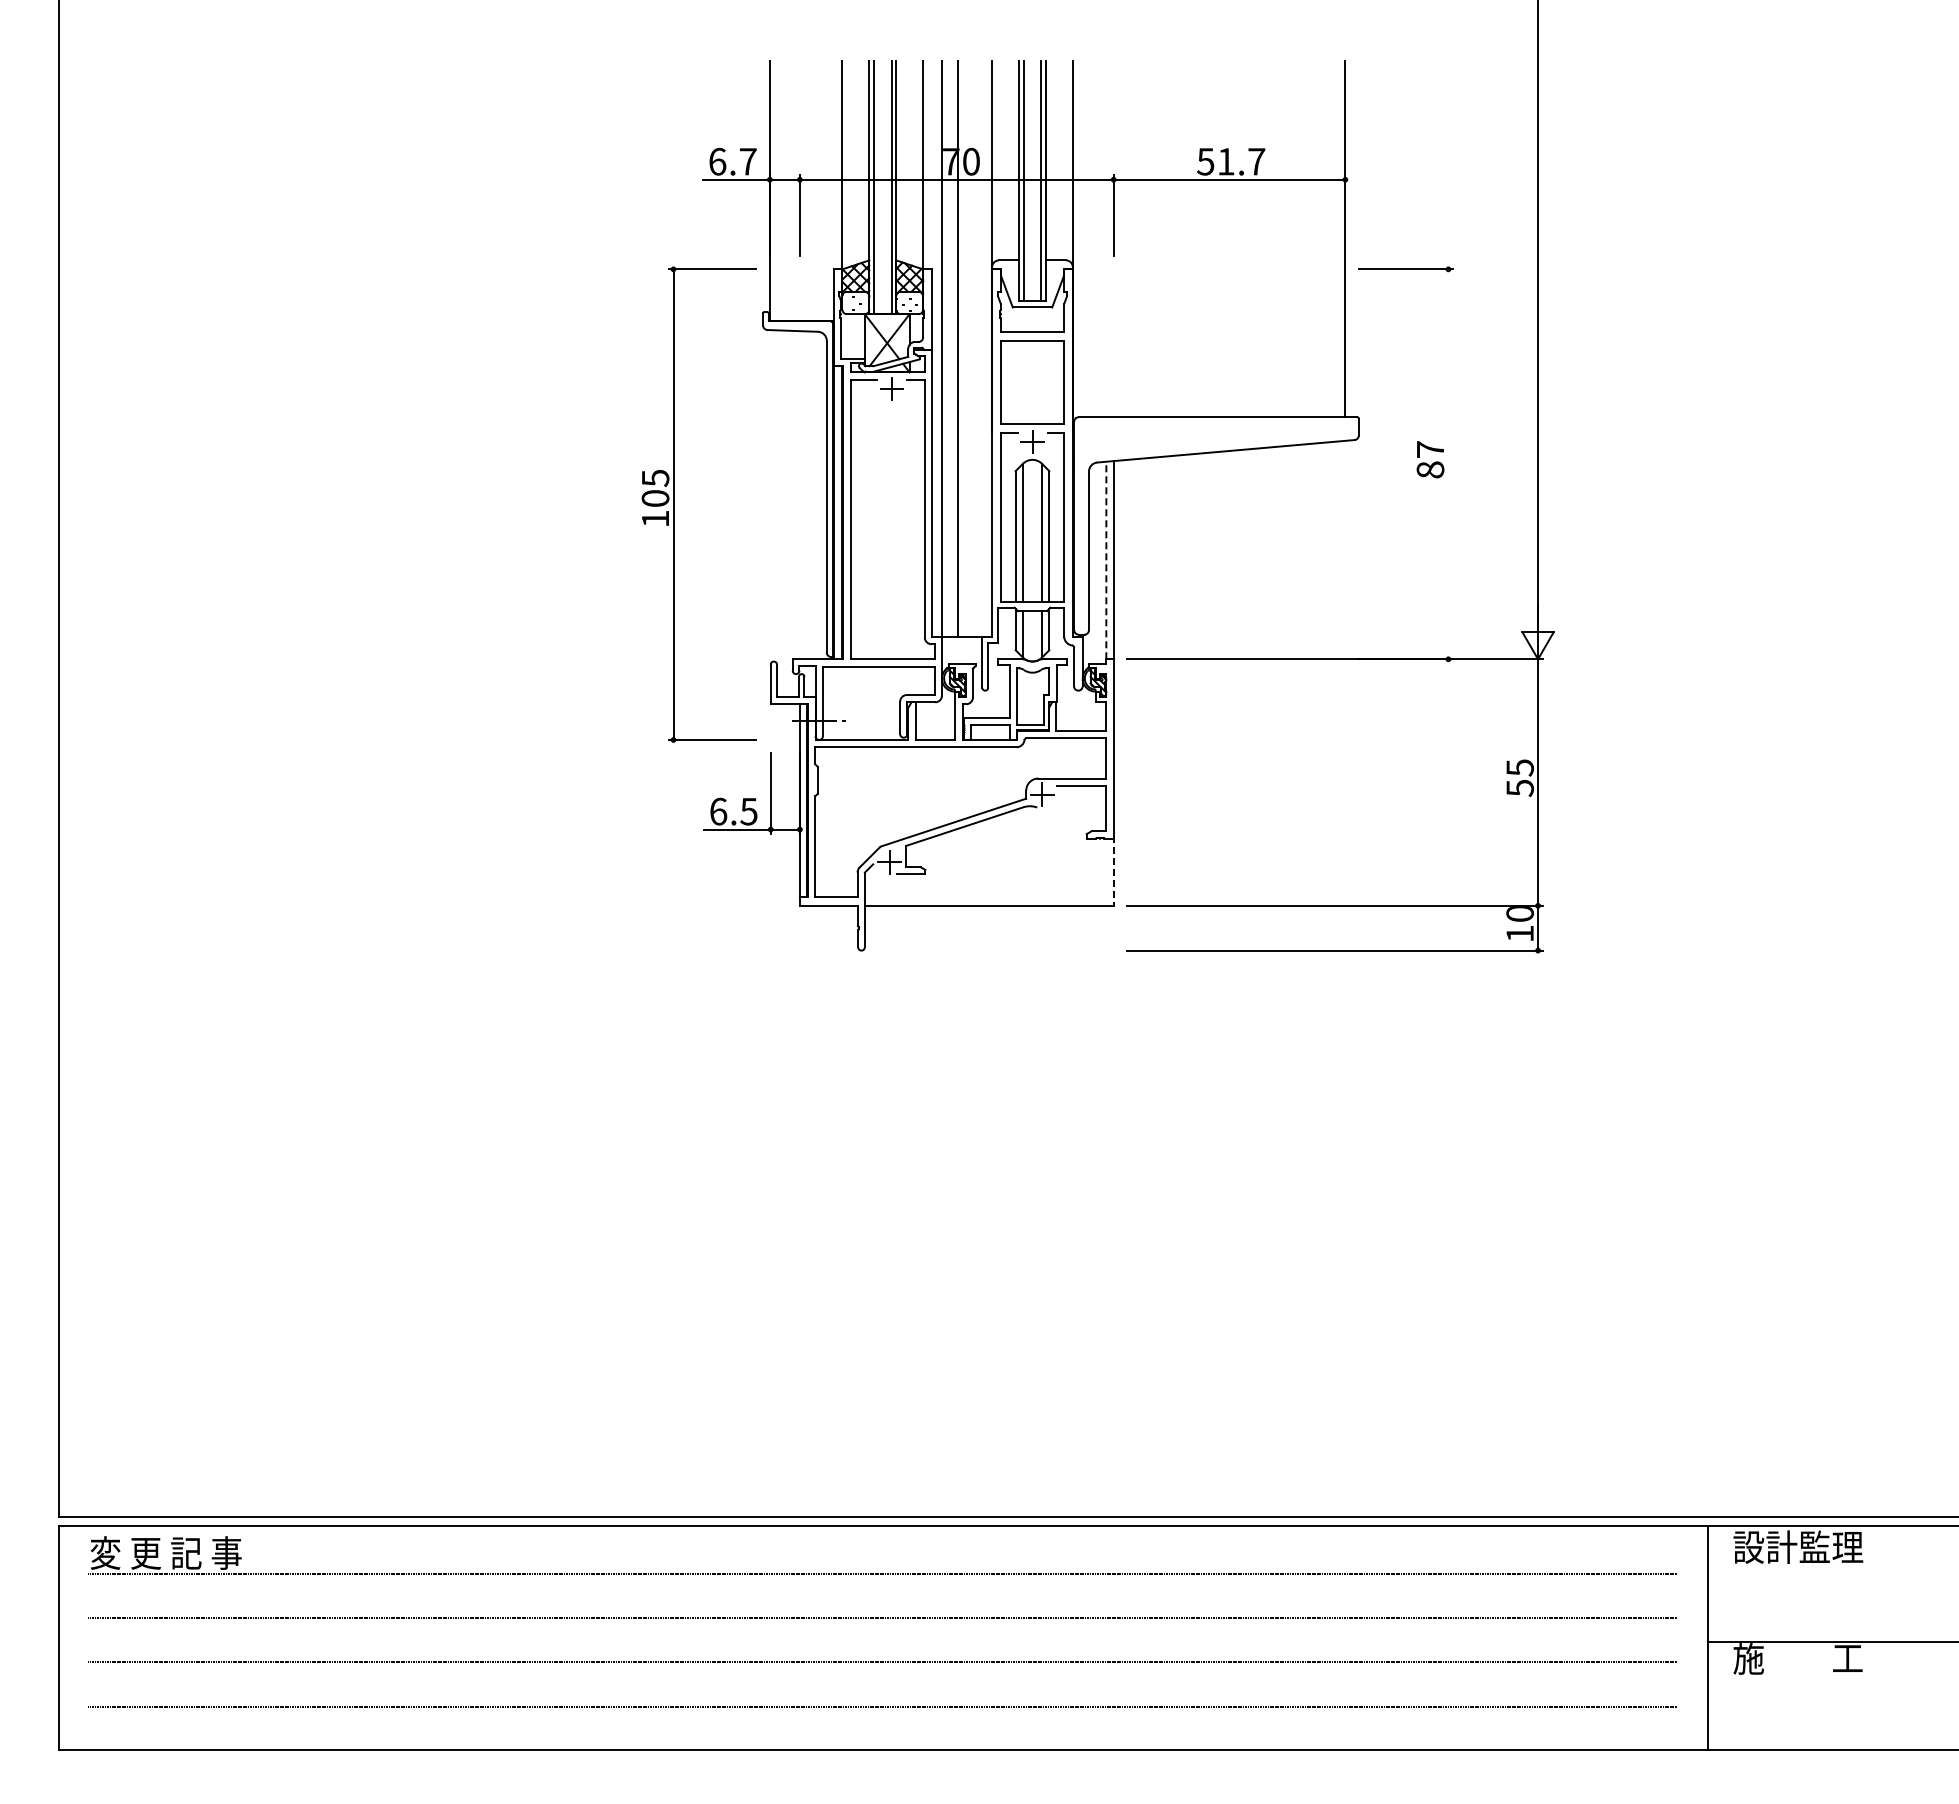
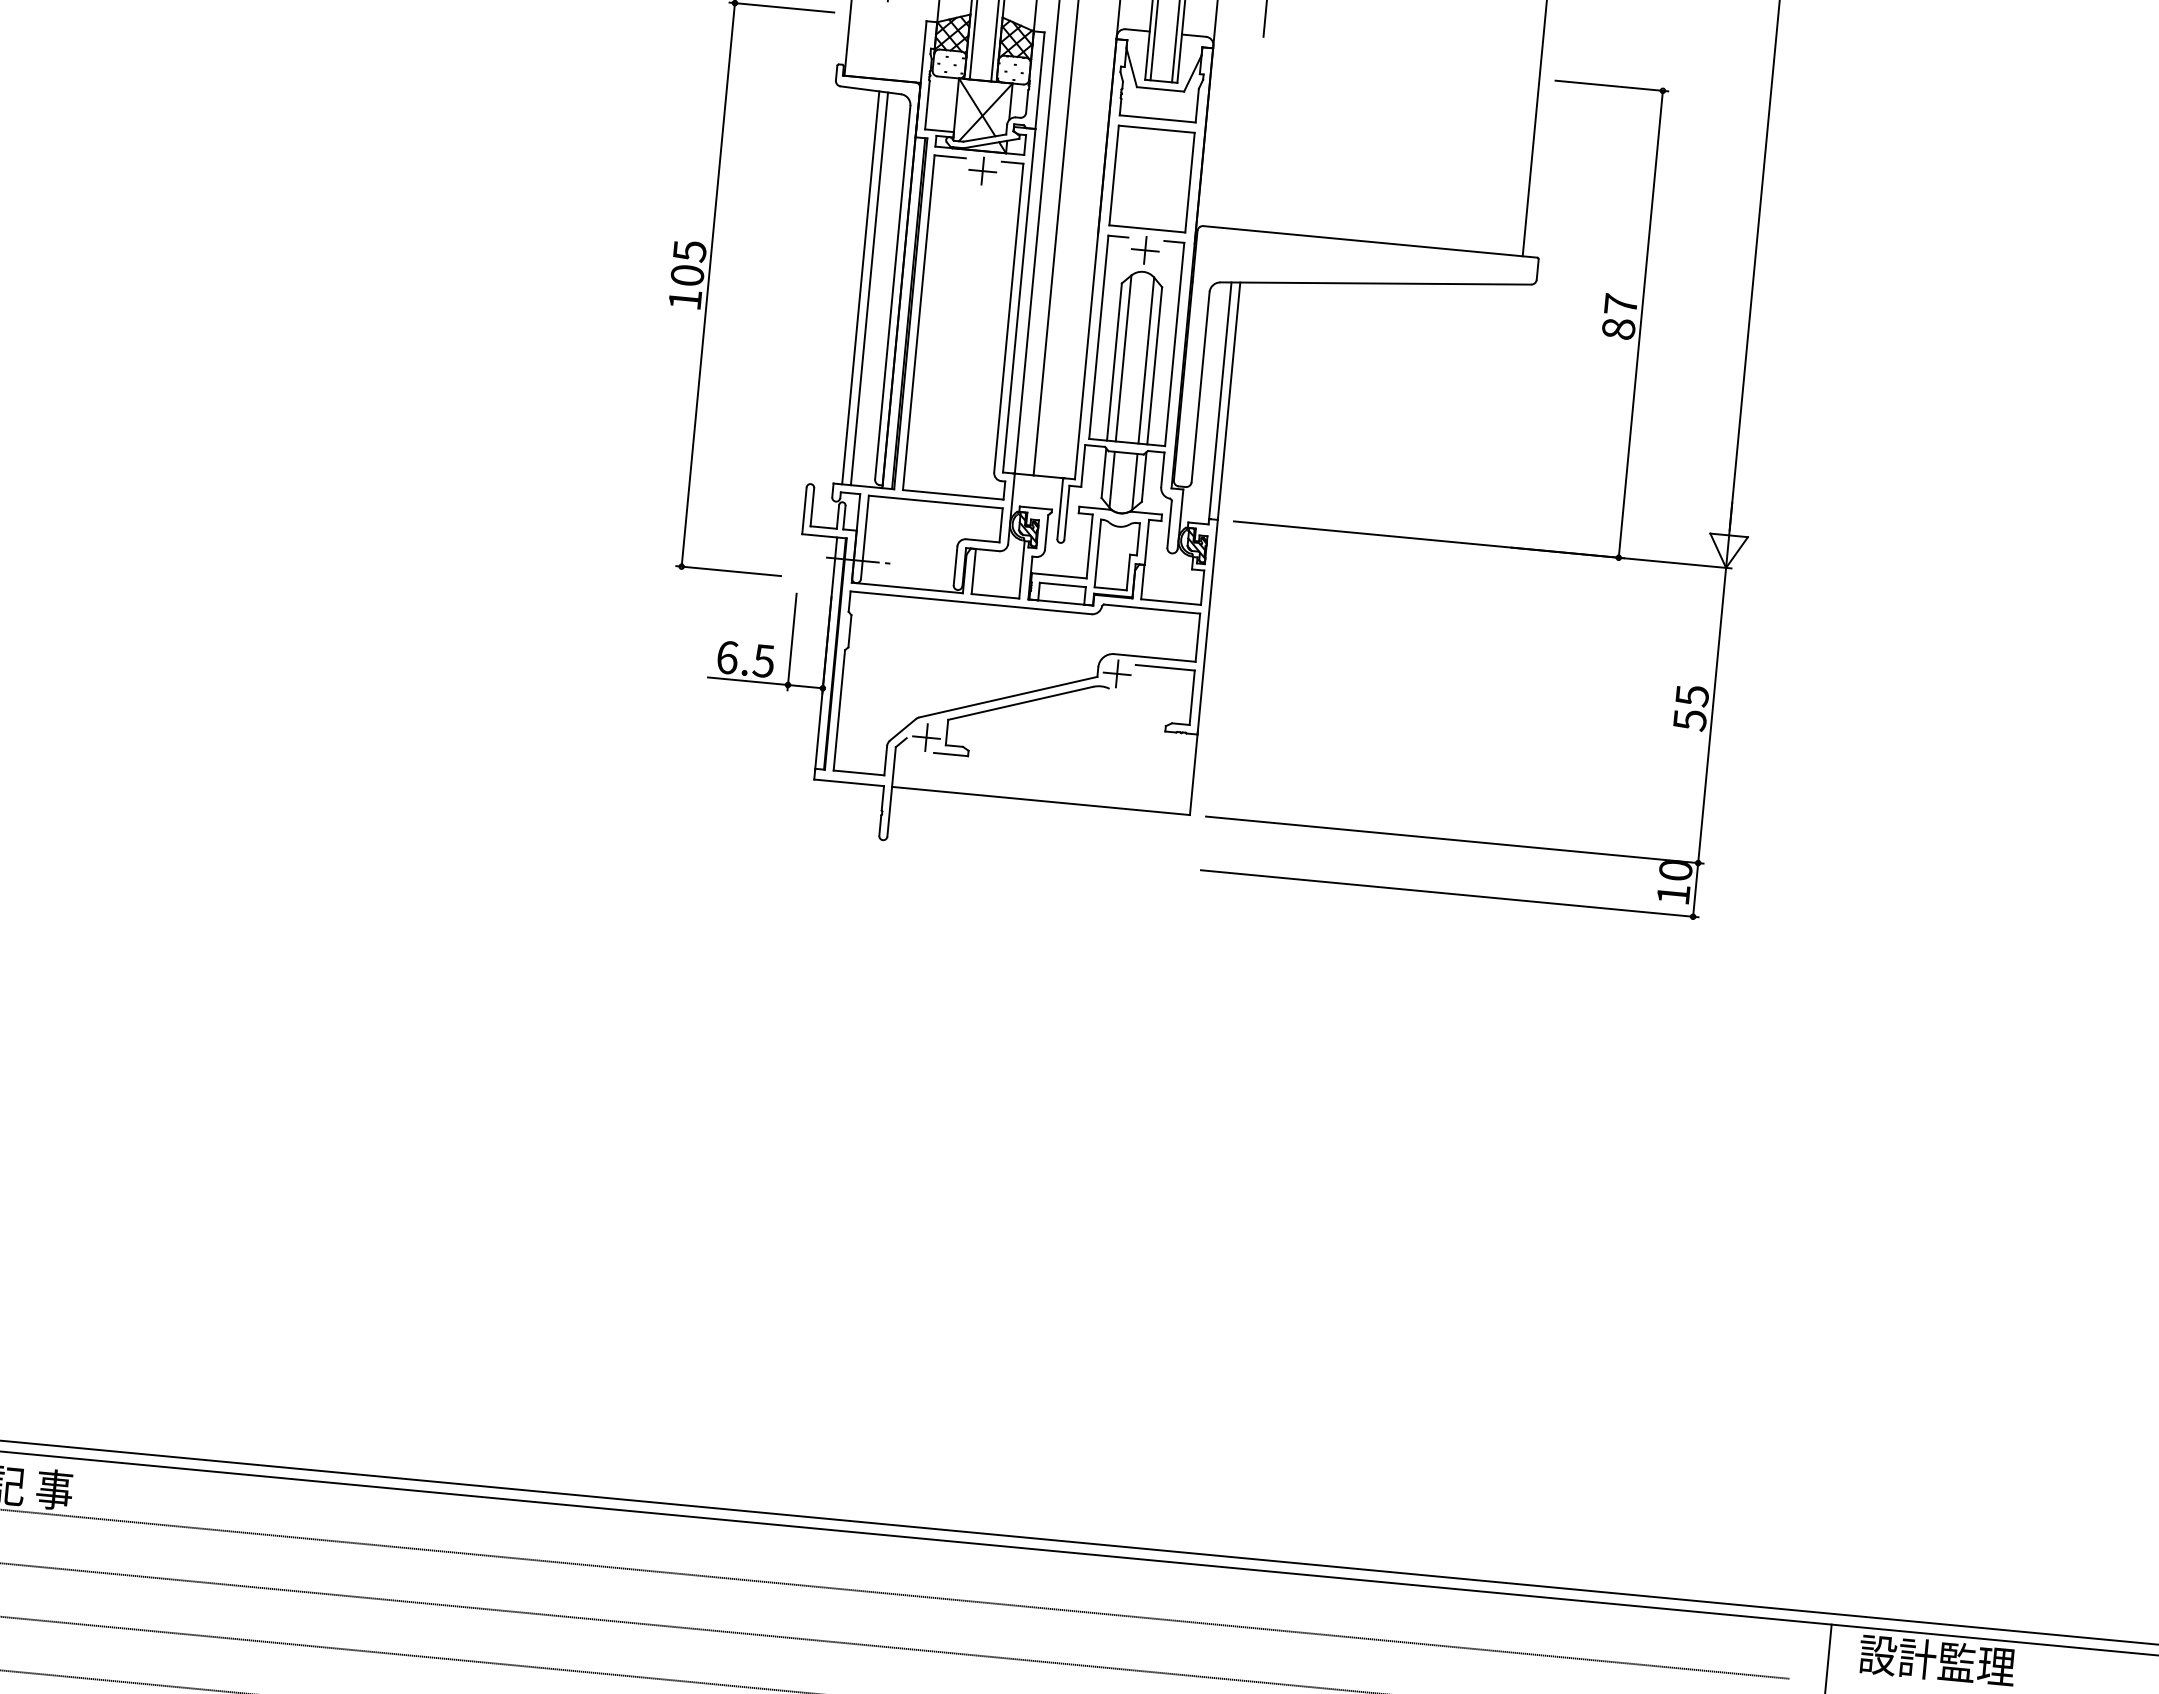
line: (1448, 464) -> (1640, 324), added
line: (799, 495) -> (860, 288), added
line: (807, 495) -> (869, 289), added
line: (1106, 560) -> (1220, 400), dashed -> solid
line: (1113, 871) -> (1193, 773), dashed -> solid

